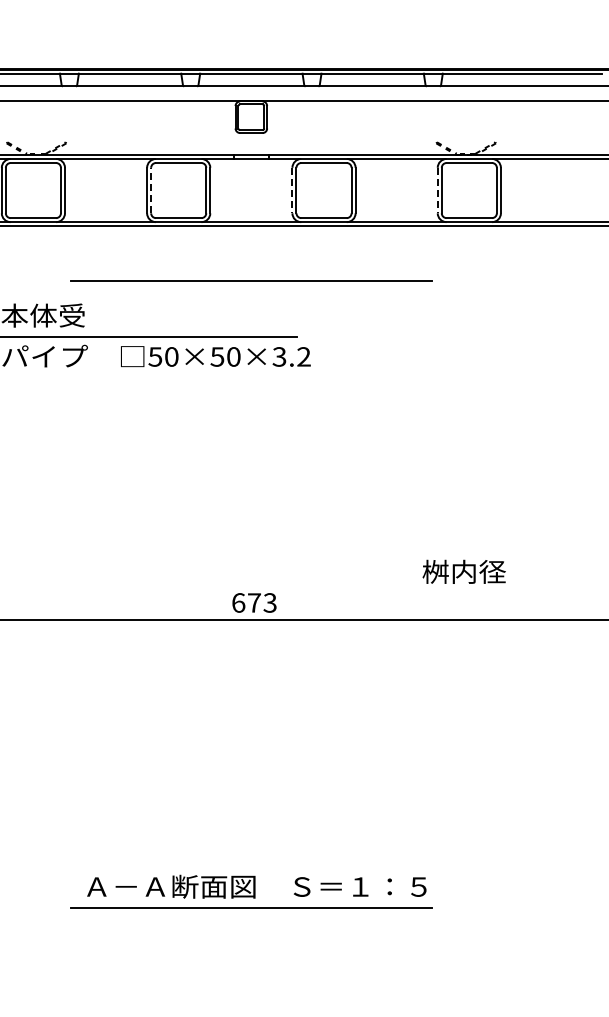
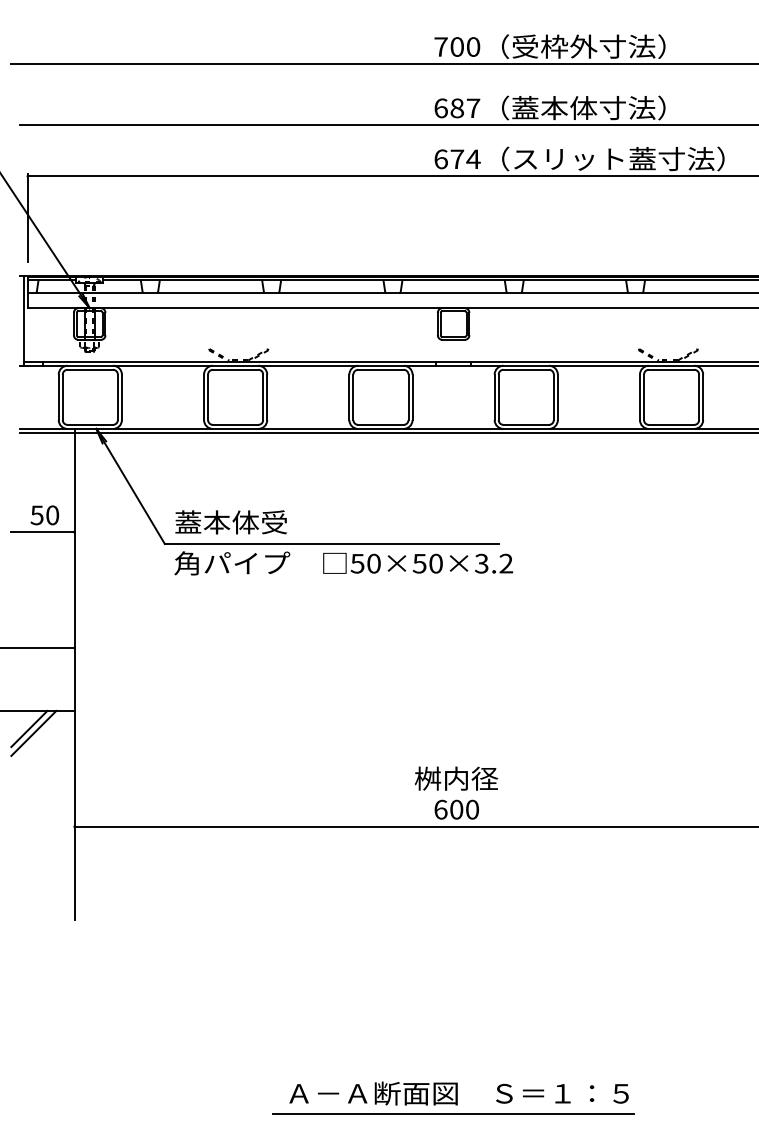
line: (151, 190) -> (353, 397), dashed -> solid
line: (292, 190) -> (494, 397), dashed -> solid
line: (437, 190) -> (639, 397), dashed -> solid
line: (251, 279) -> (453, 486), removed
text: (464, 571) -> (456, 778), moved
text: (262, 602) -> (464, 809), 673 -> 600

